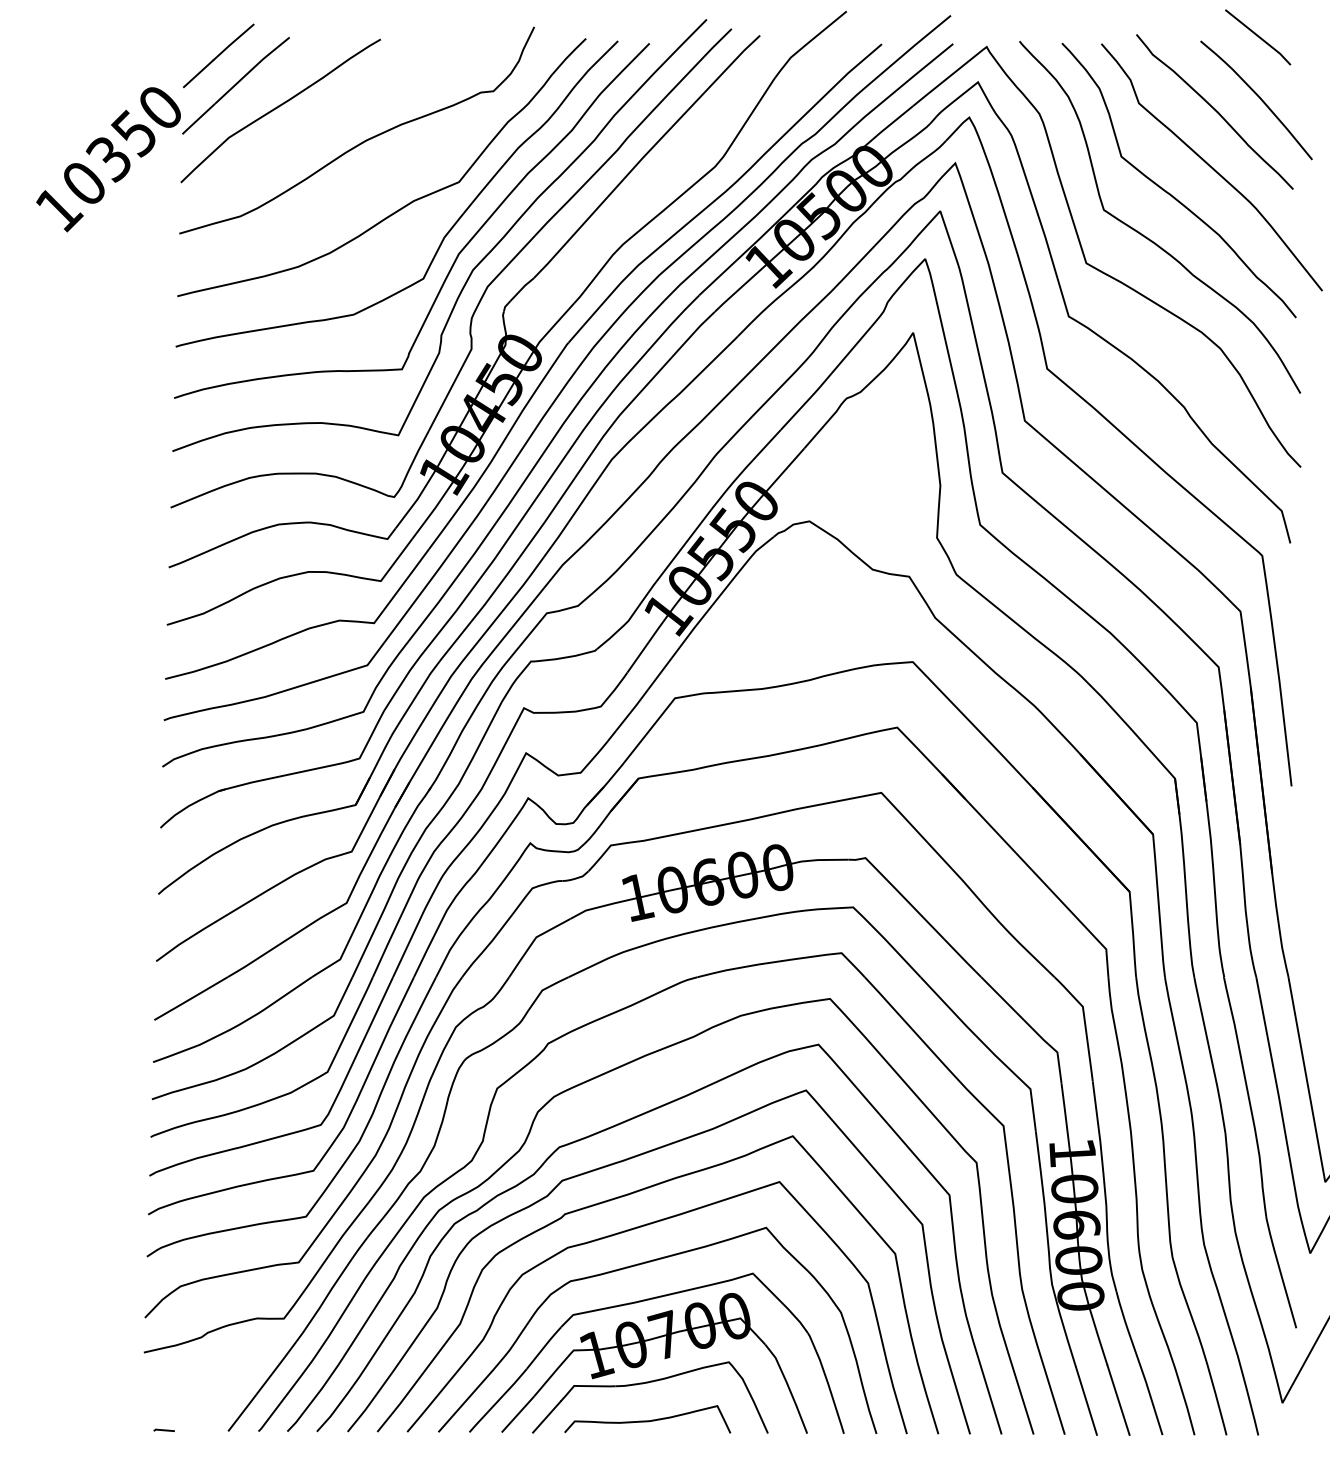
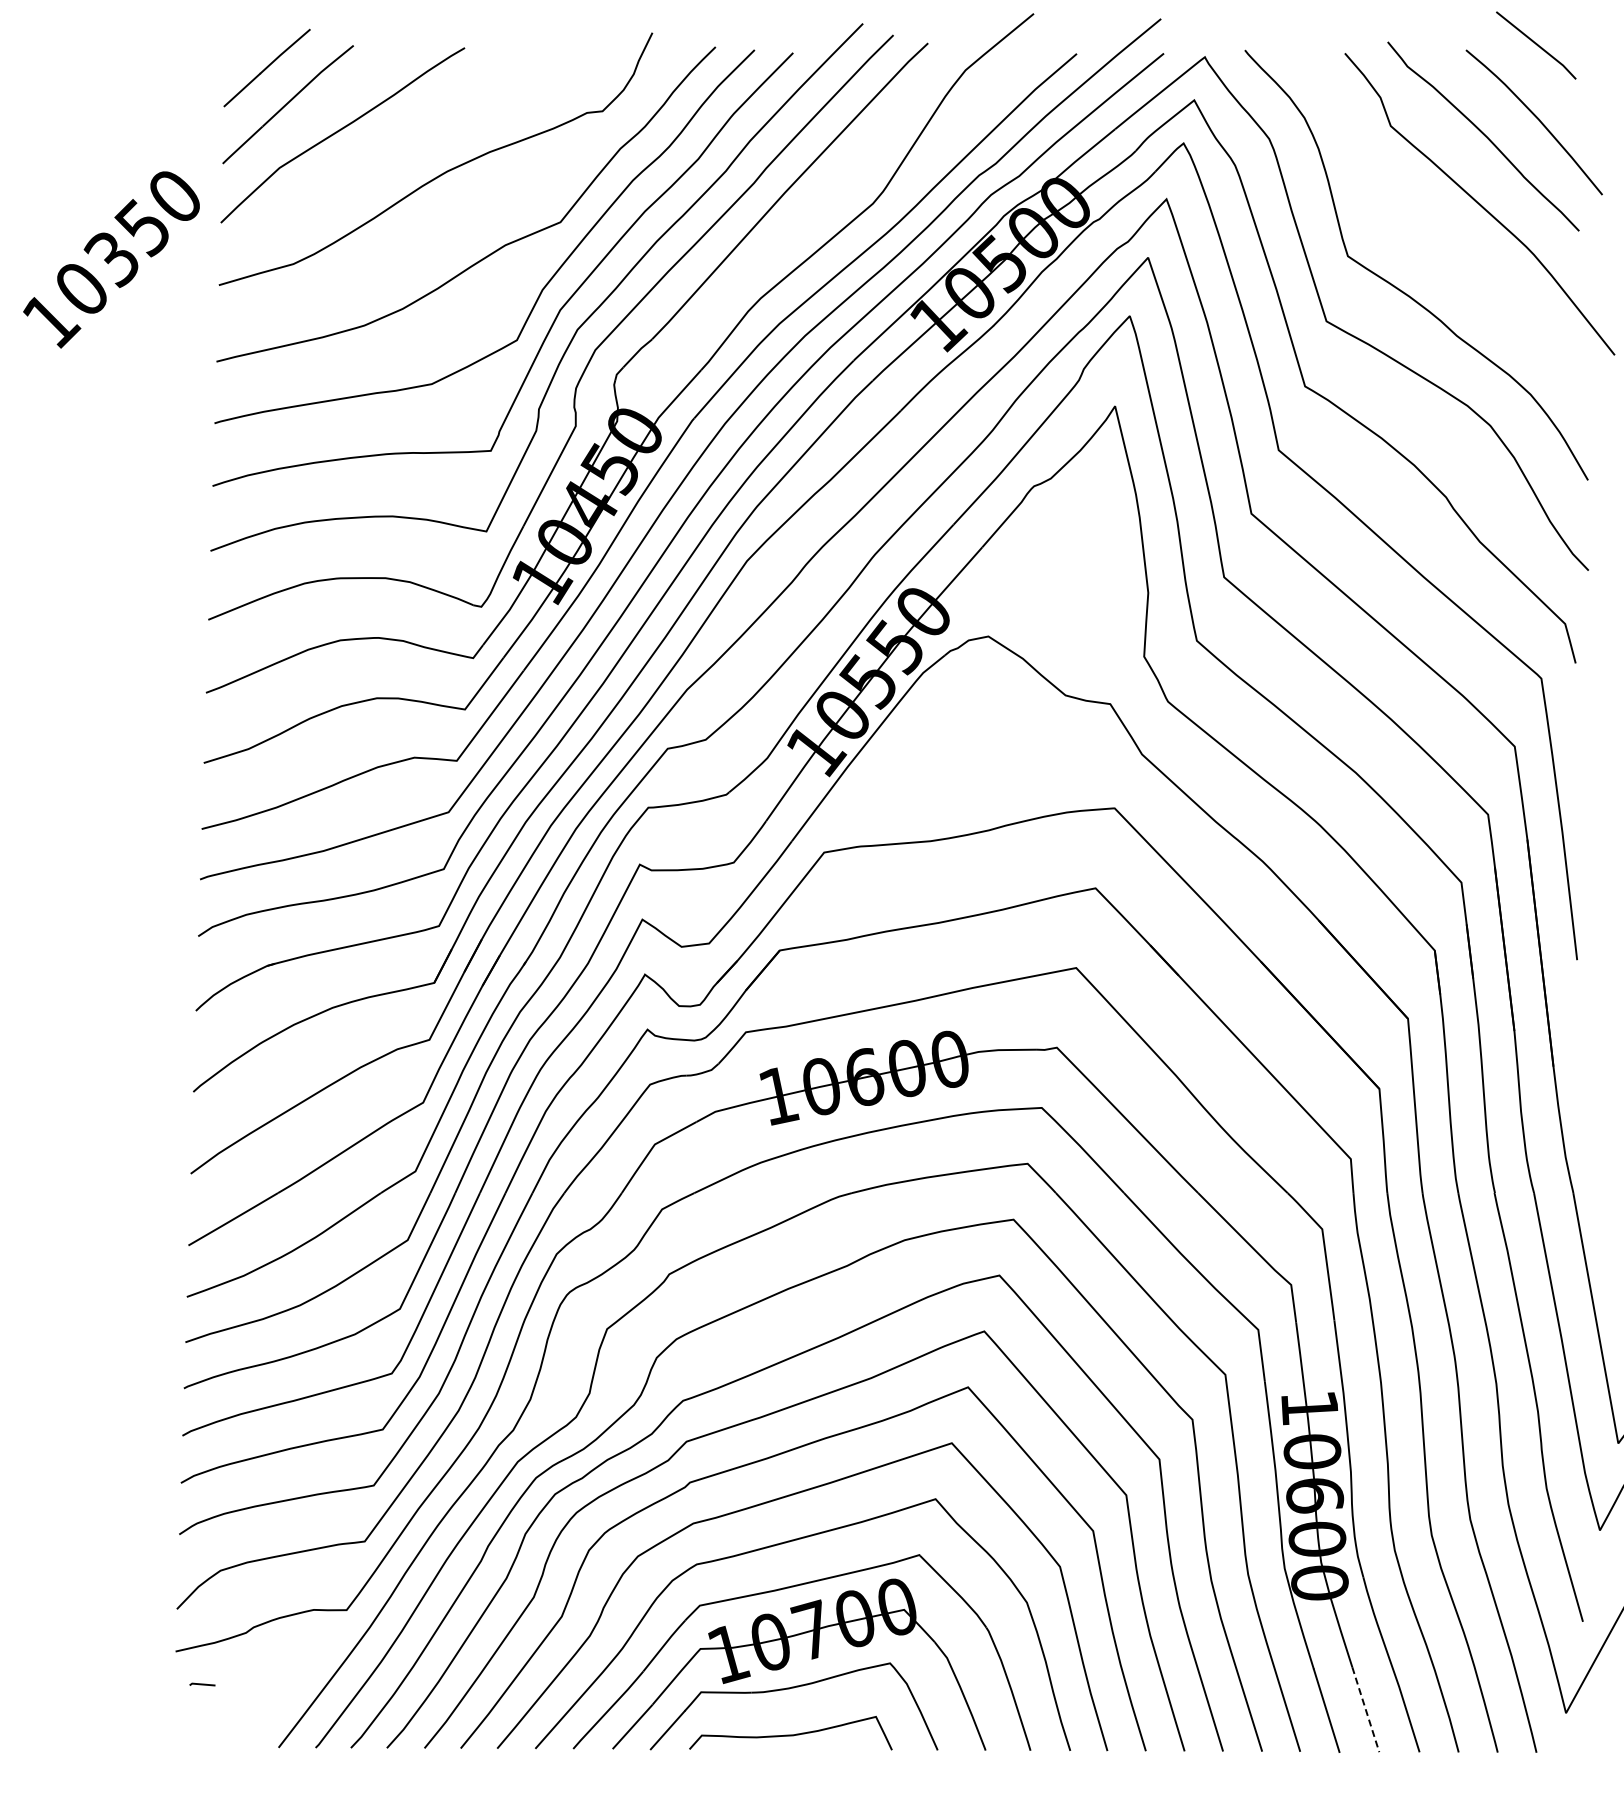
text: (108, 159) -> (111, 259), moved
curve: (1170, 193) -> (1429, 236), removed
line: (1118, 1400) -> (1365, 1709), solid -> dashed
line: (164, 1430) -> (202, 1684), moved

